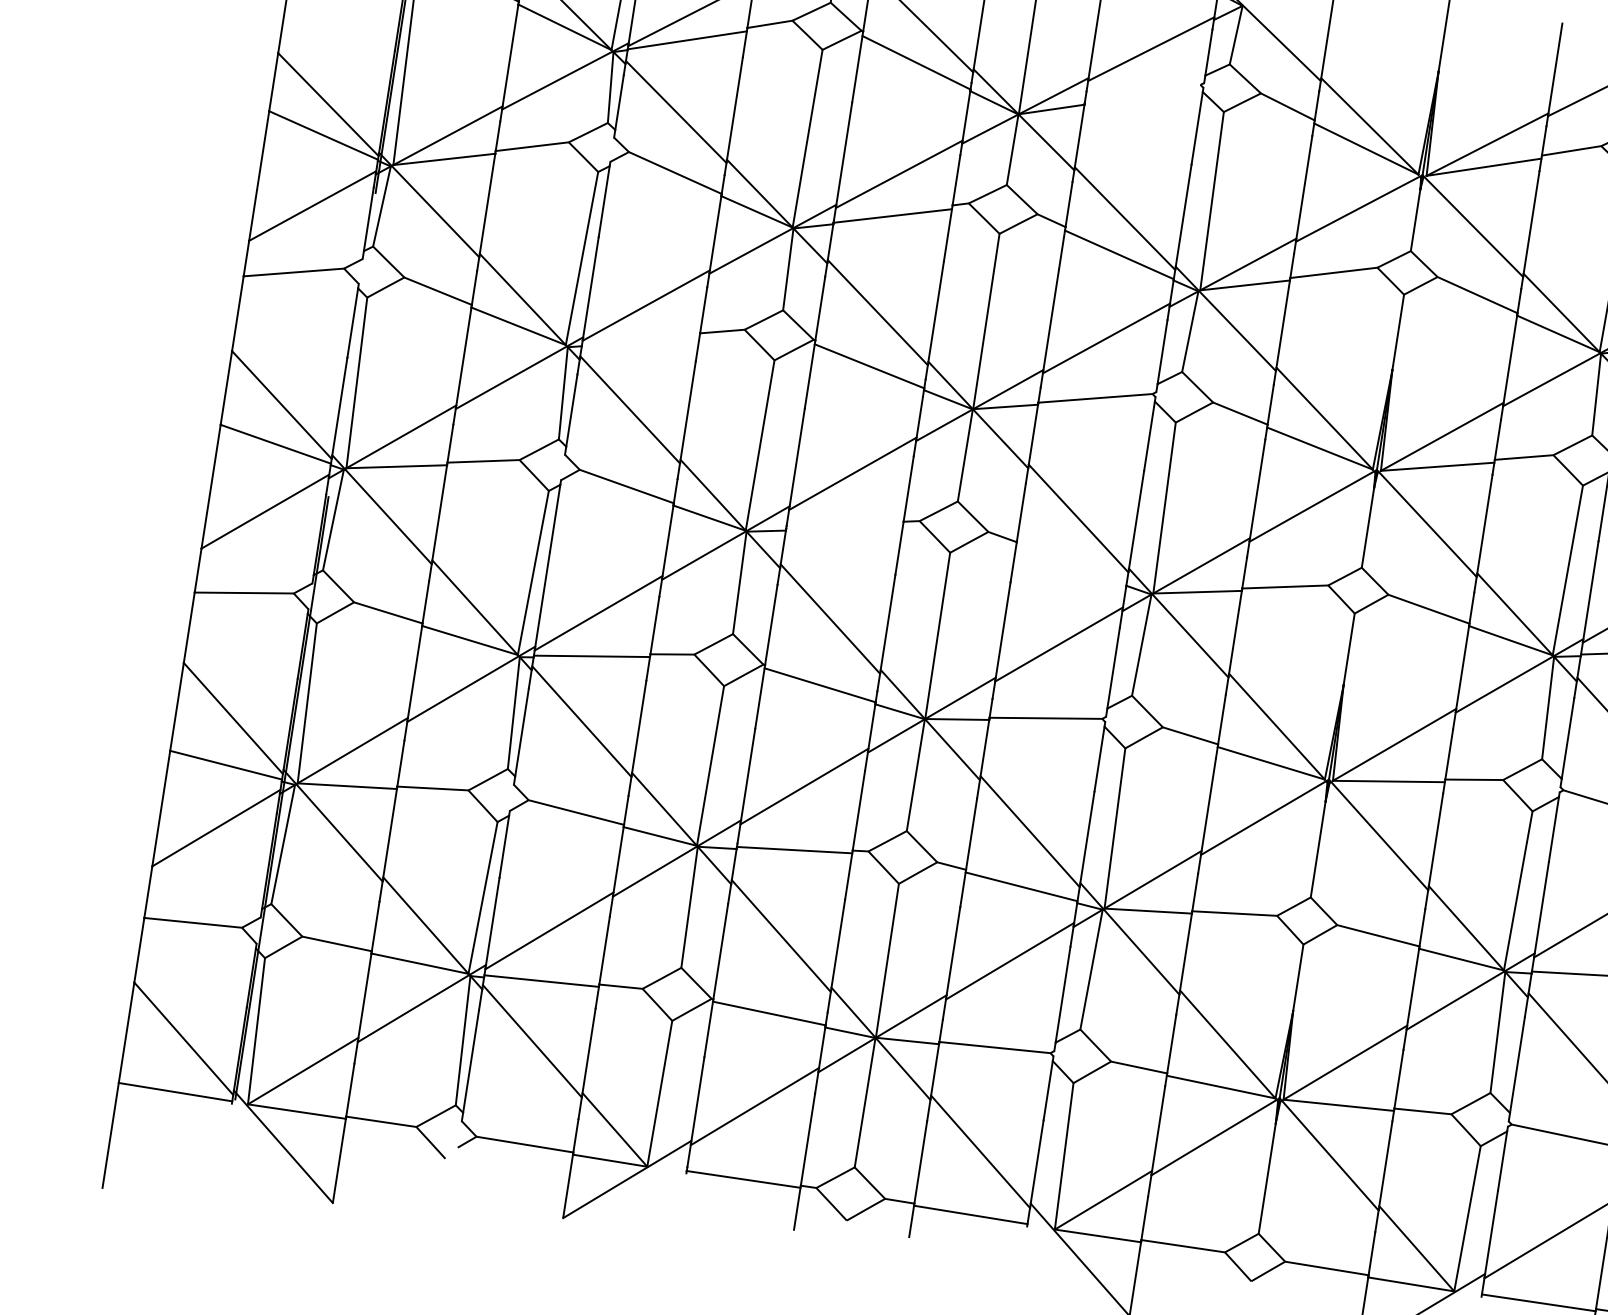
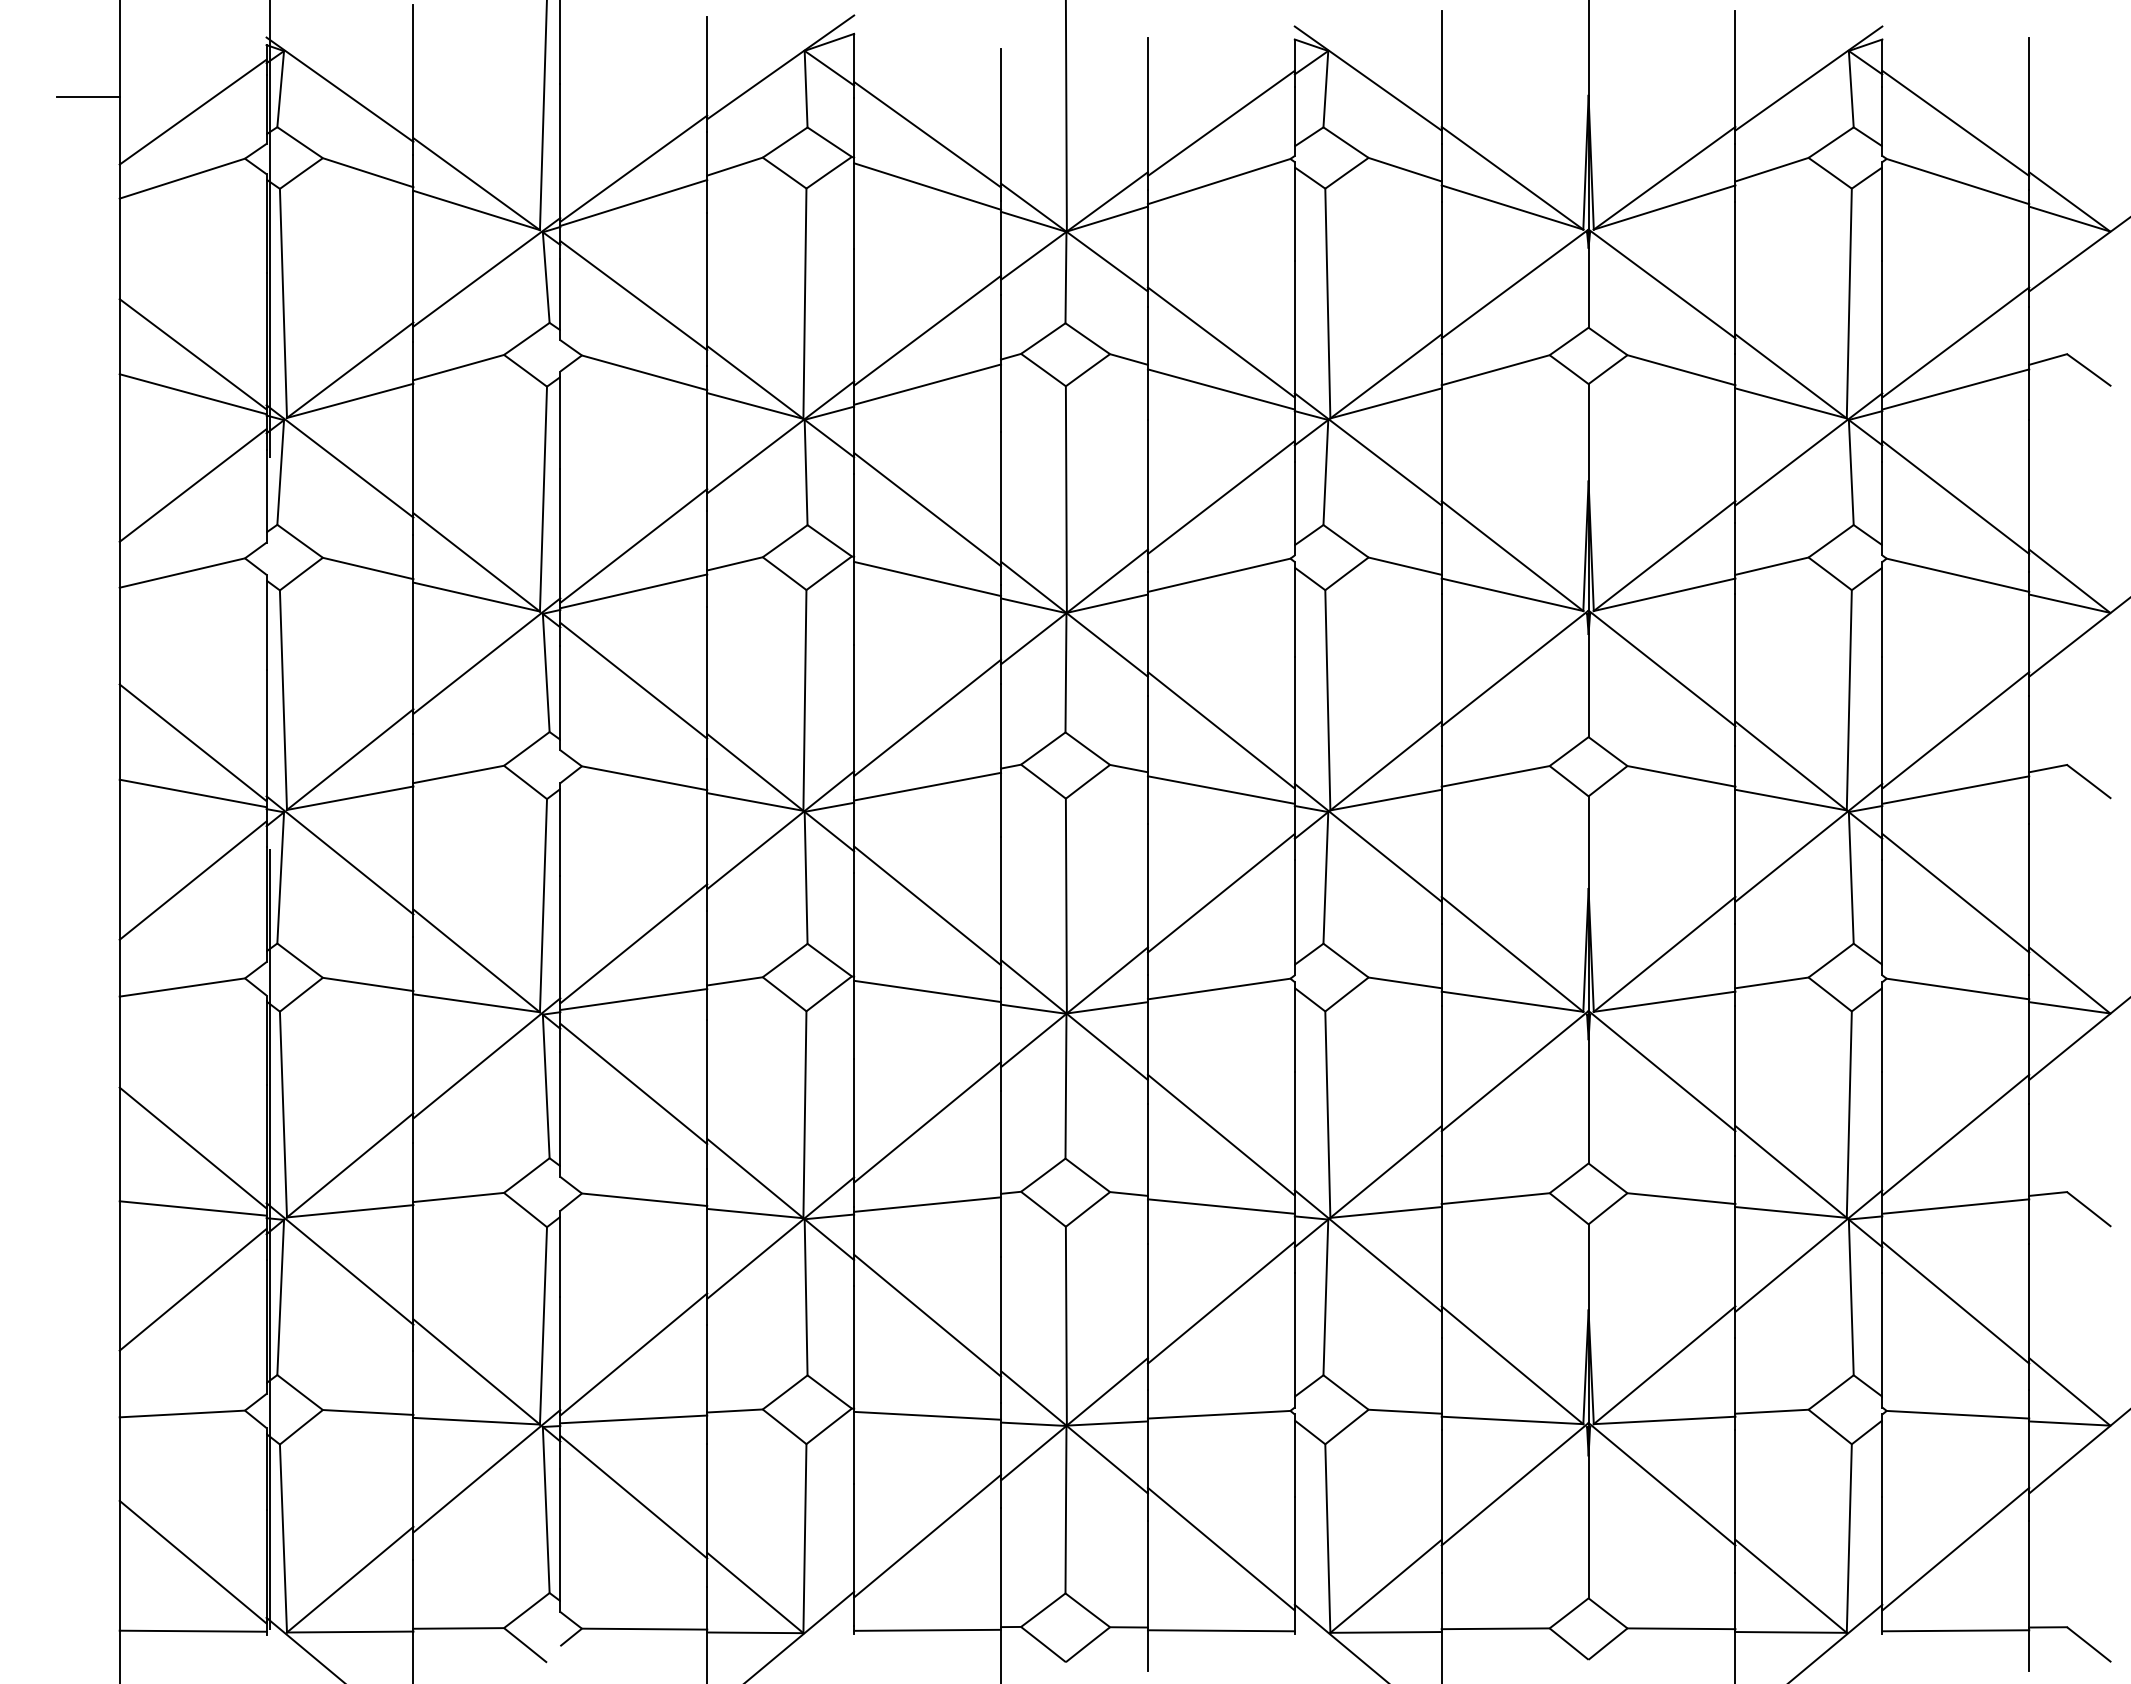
line: (1142, 93) -> (1218, 181), added
line: (640, 340) -> (633, 591), added
line: (844, 526) -> (927, 786), added
line: (1070, 564) -> (1220, 789), added

